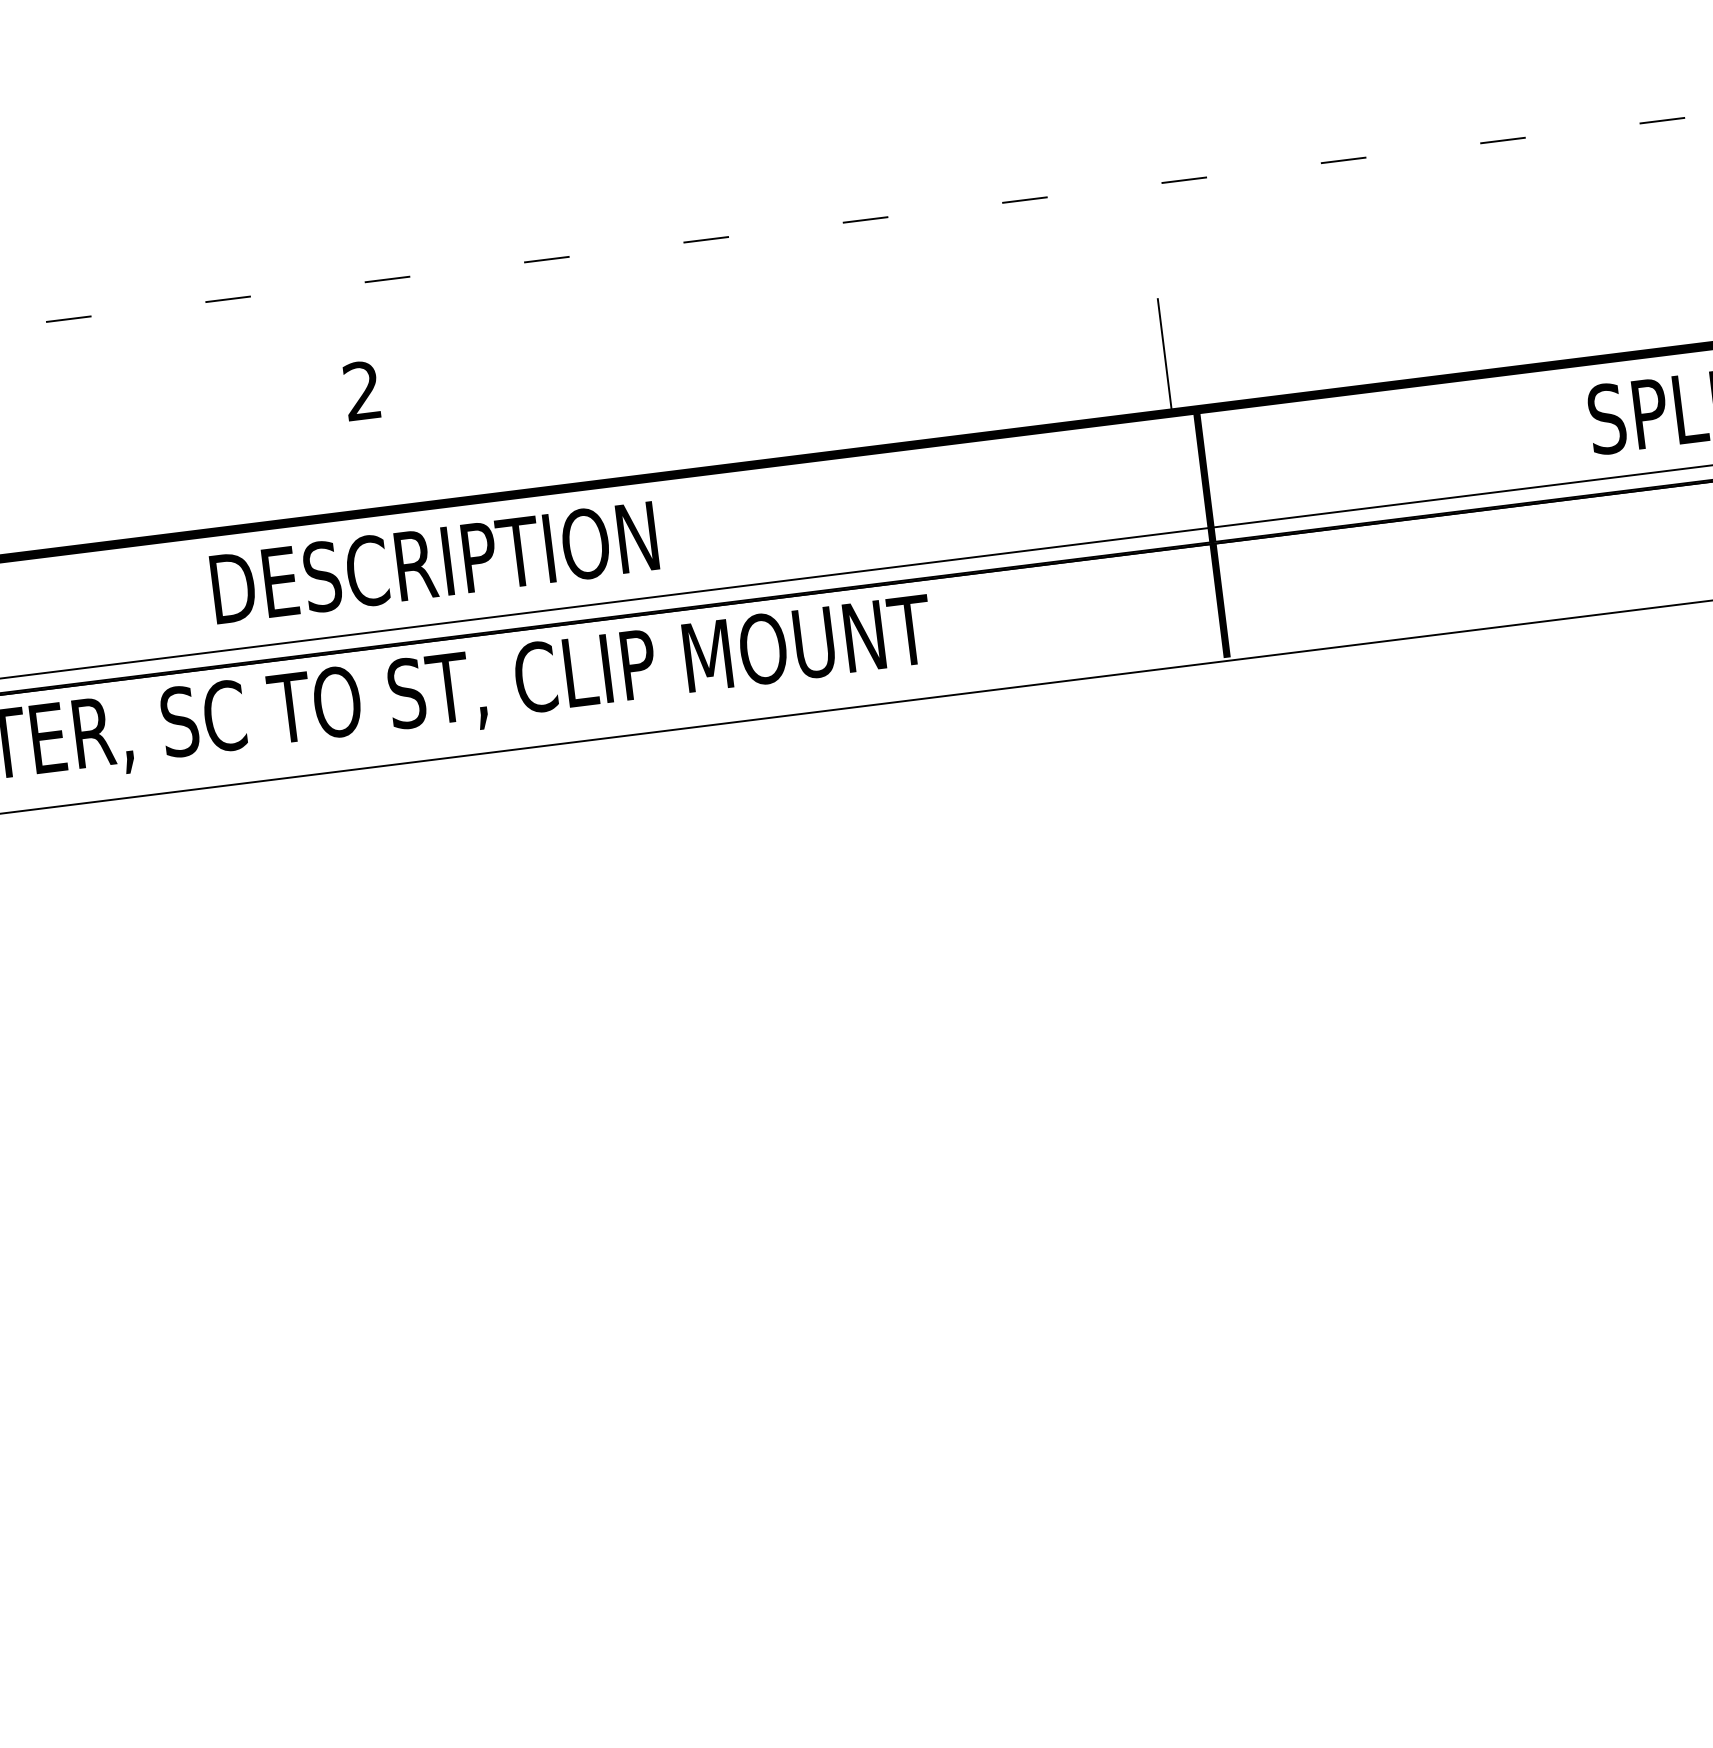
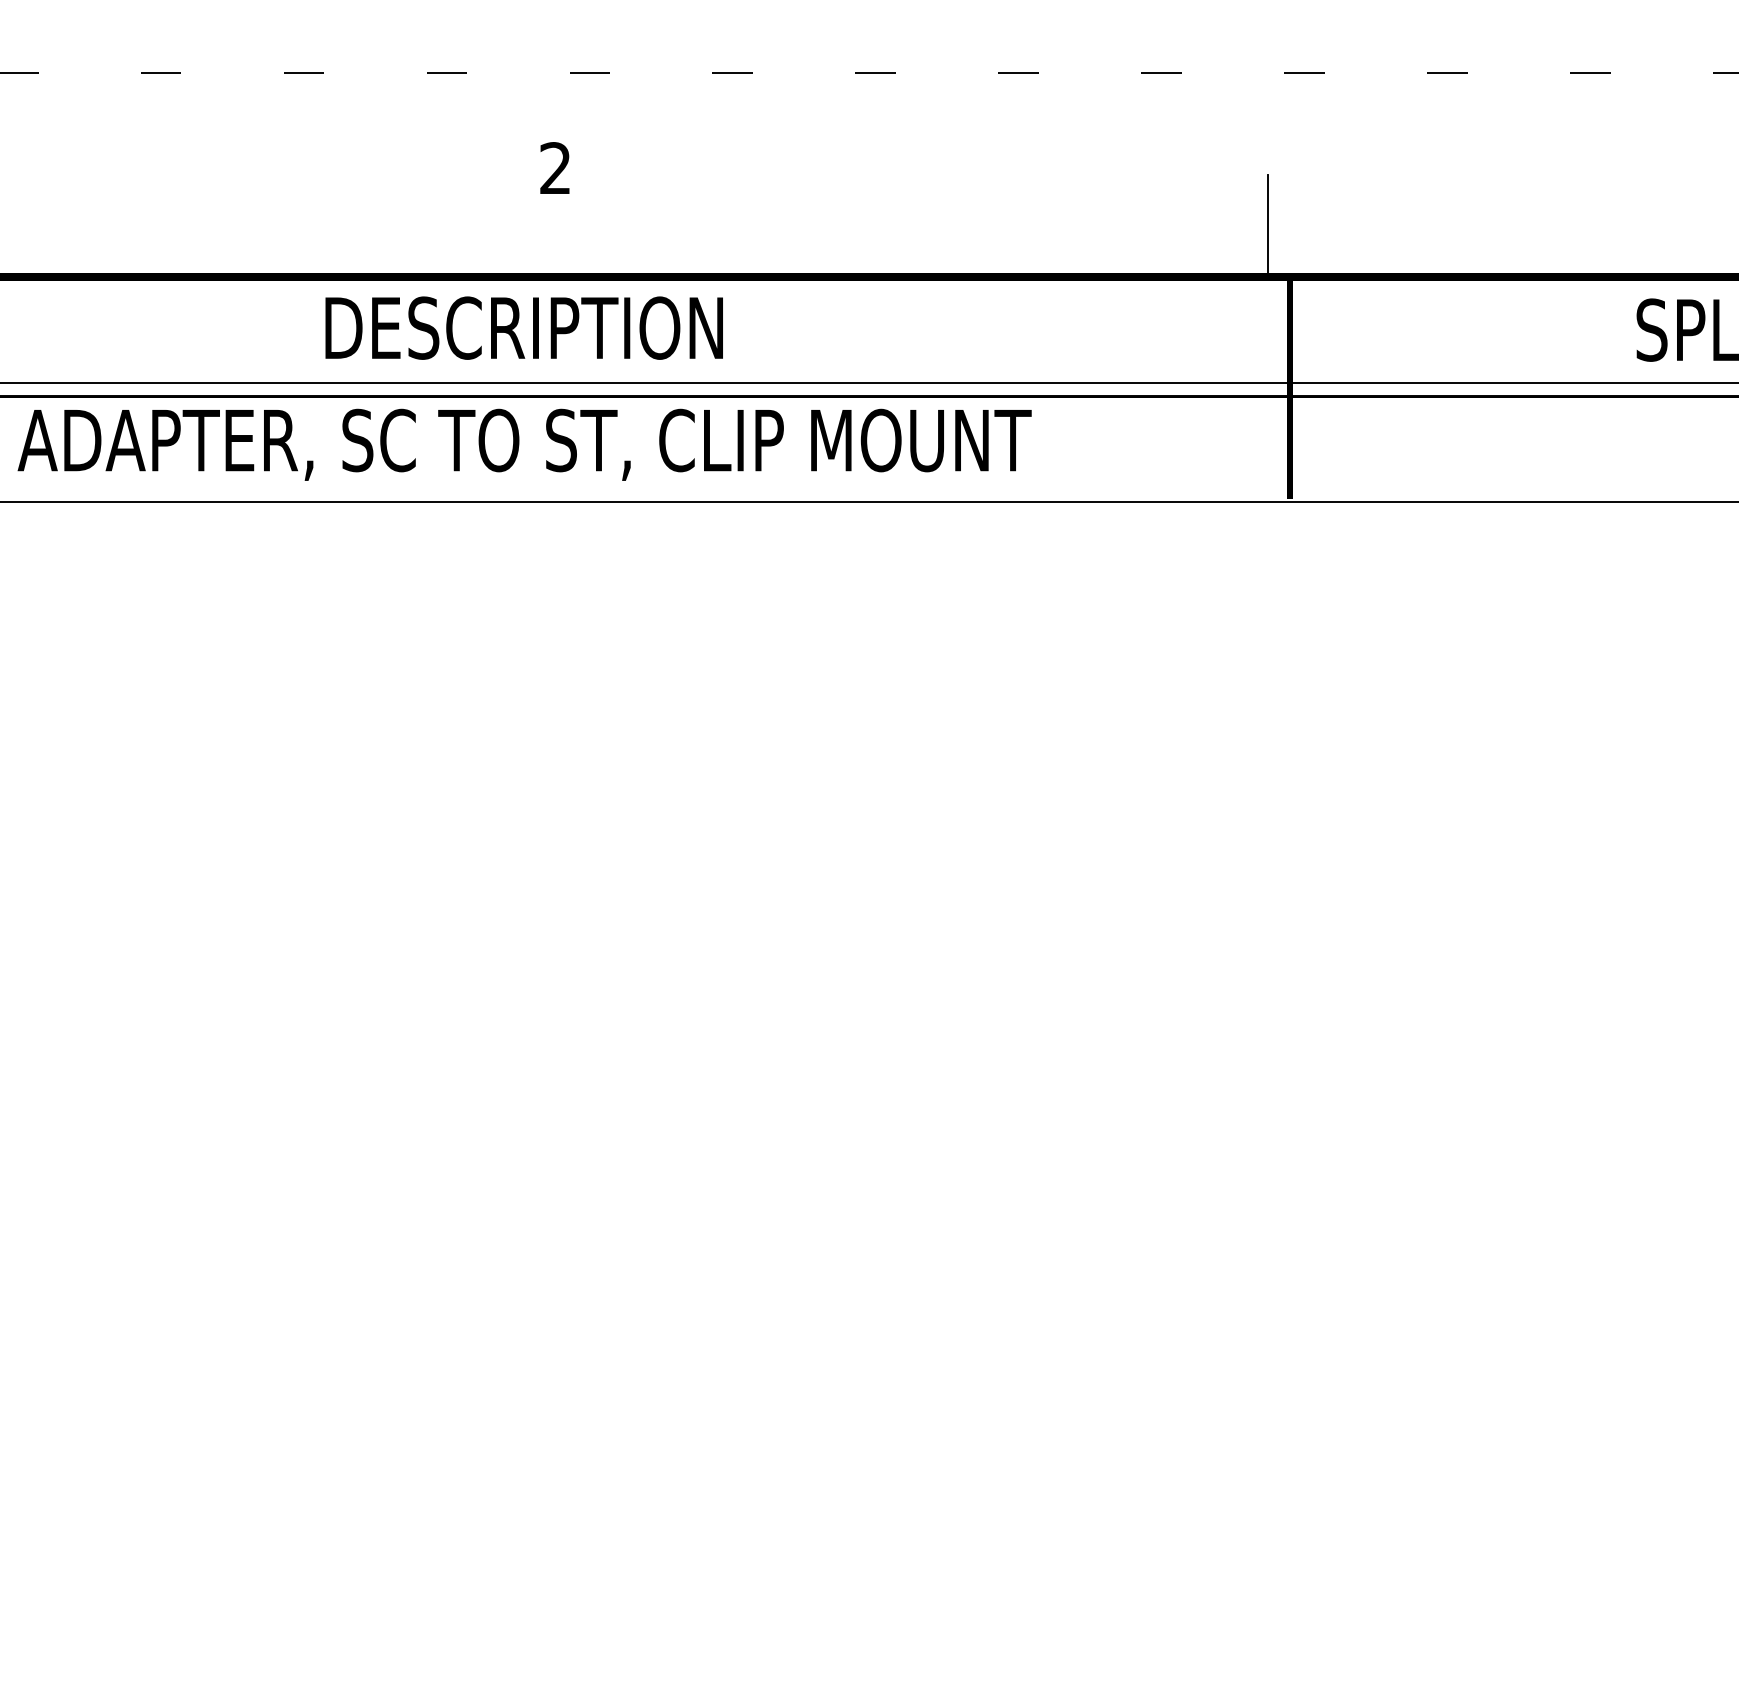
text: (433, 562) -> (523, 327), moved

